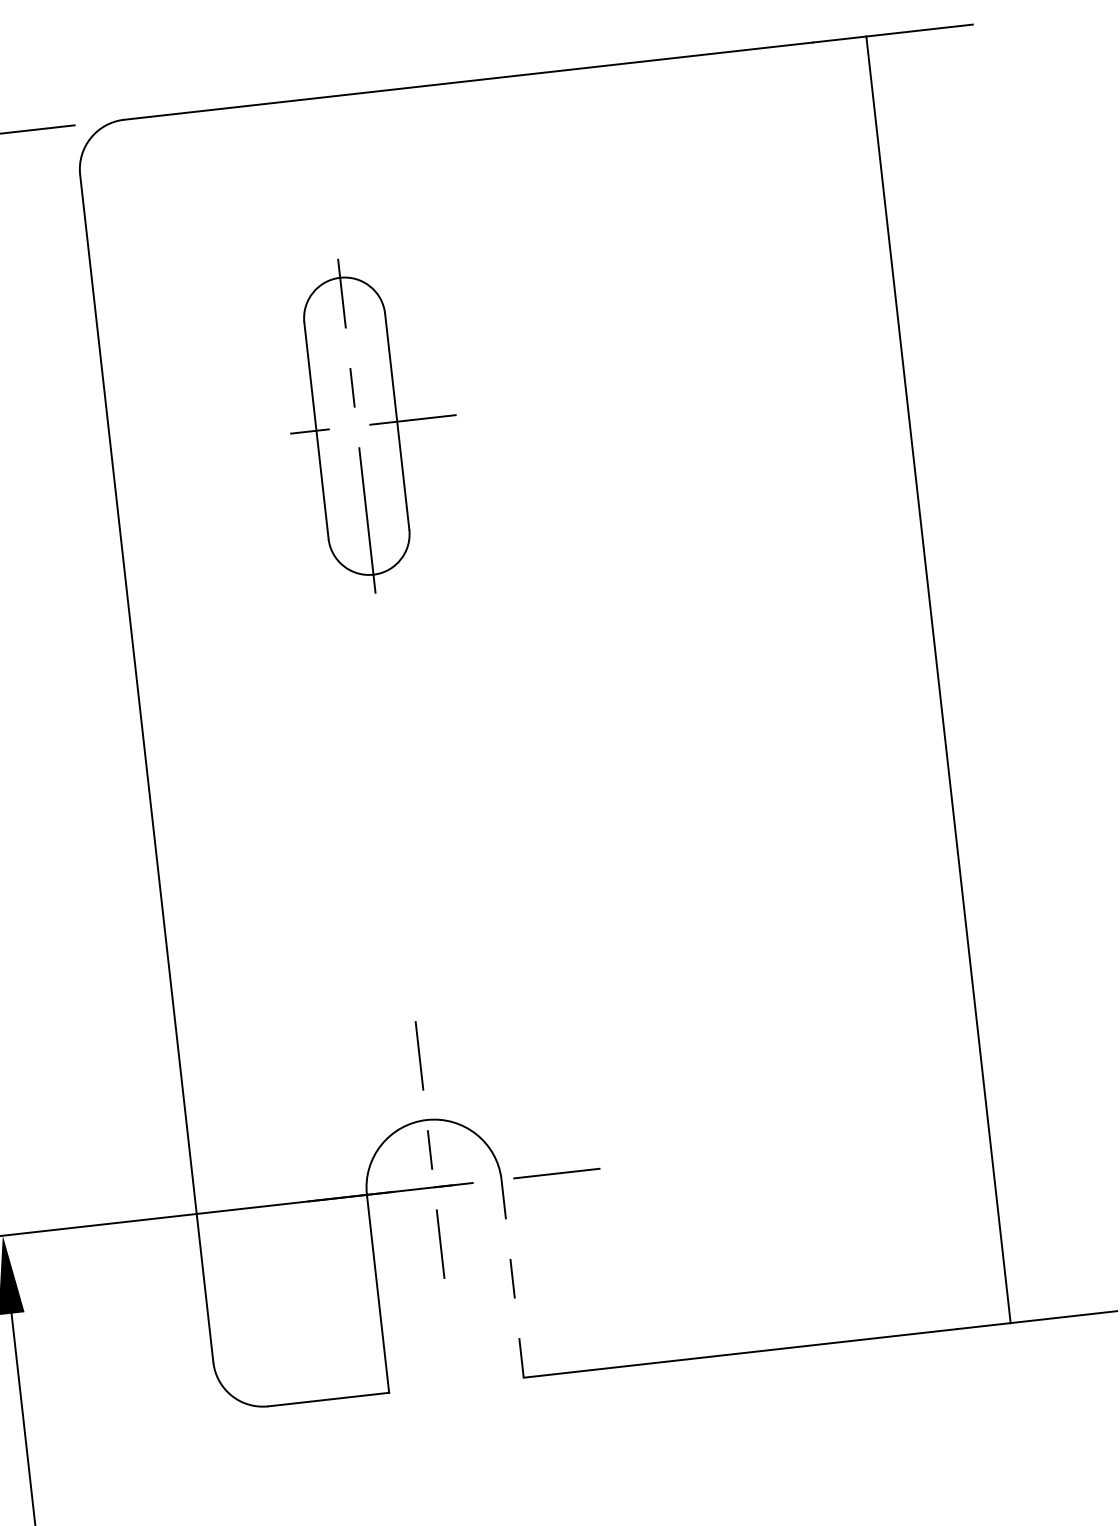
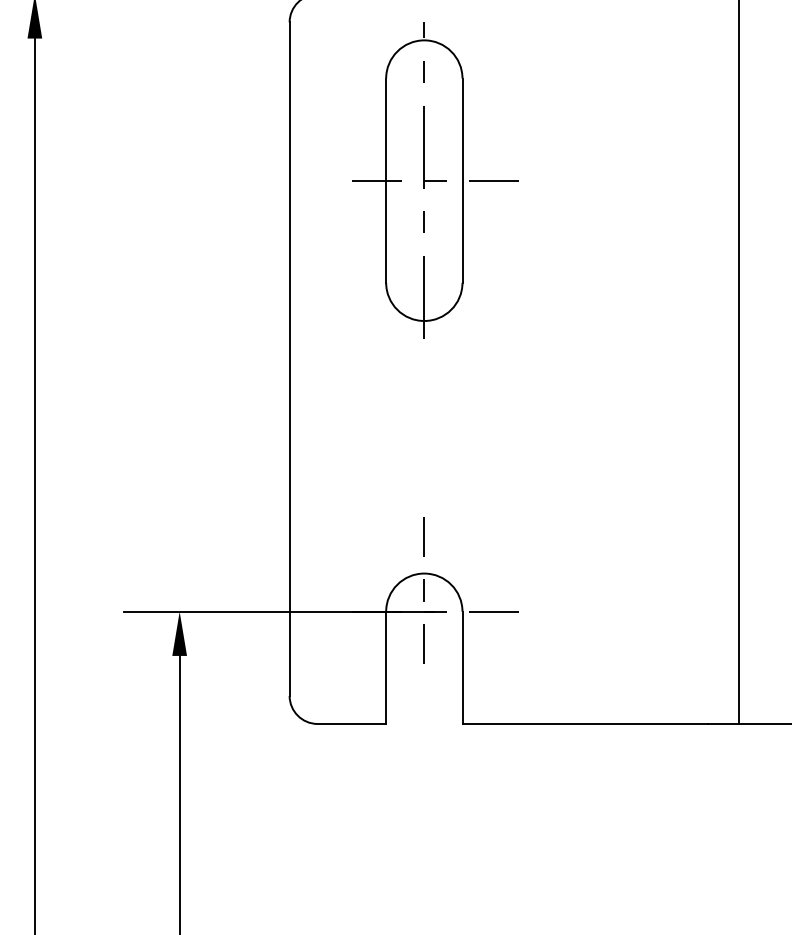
part: (368, 424) -> (435, 180), size x1.67
line: (512, 1279) -> (462, 668), dashed -> solid

